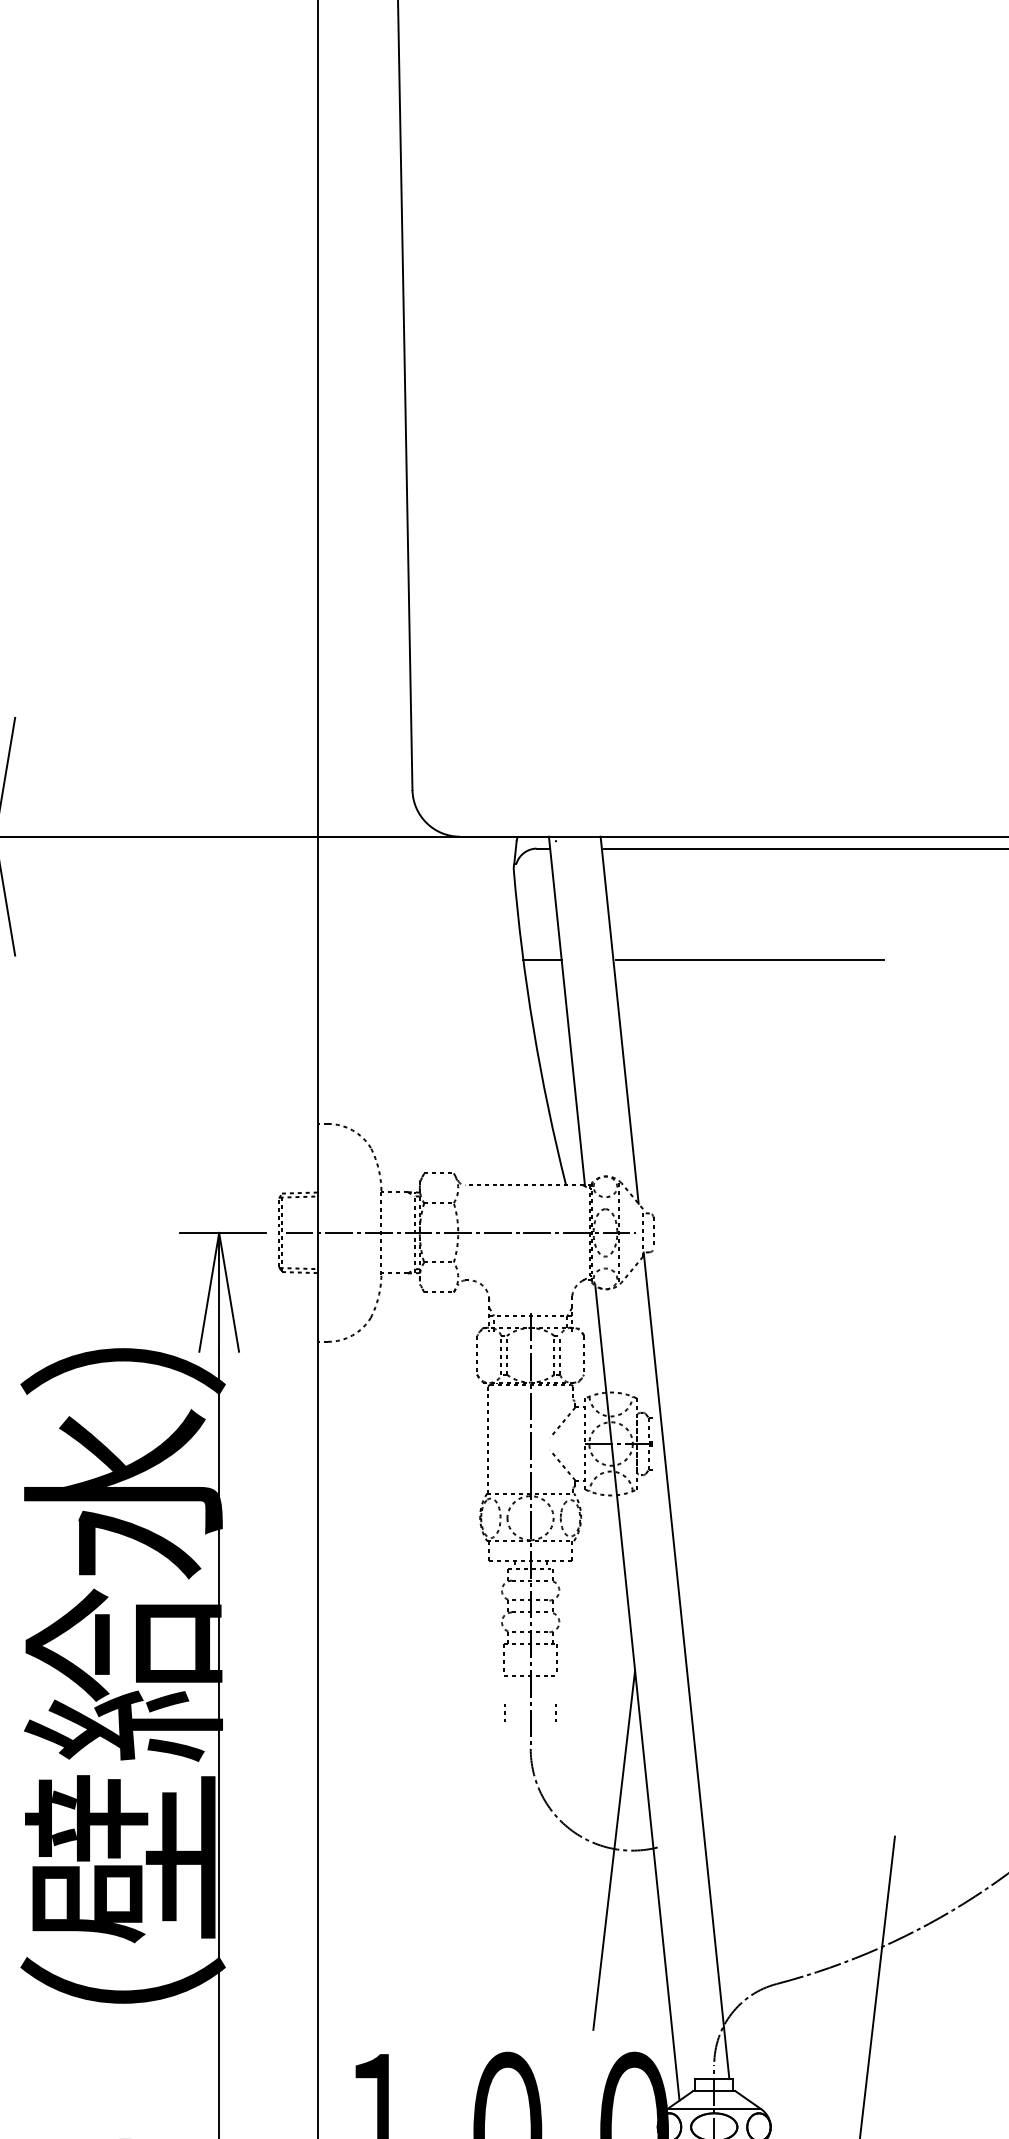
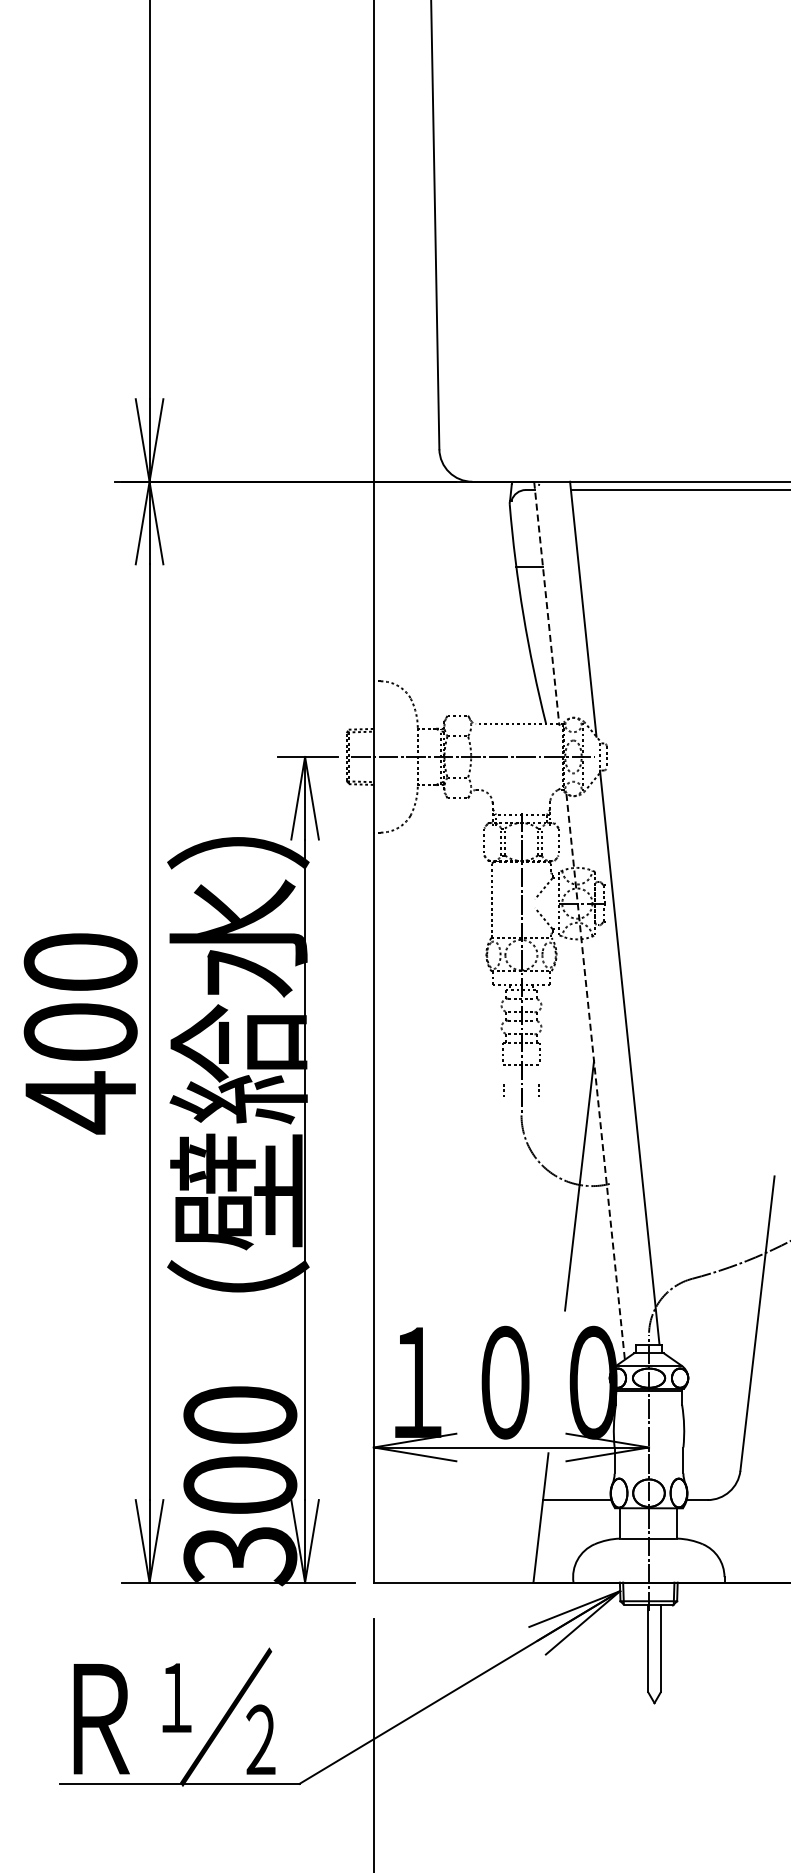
line: (749, 960) -> (673, 567), removed
line: (566, 1010) -> (546, 602), solid -> dashed
line: (637, 1694) -> (595, 1077), solid -> dashed

